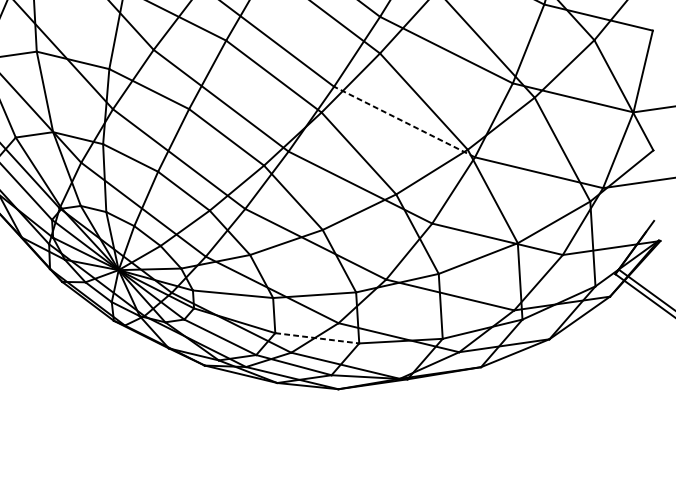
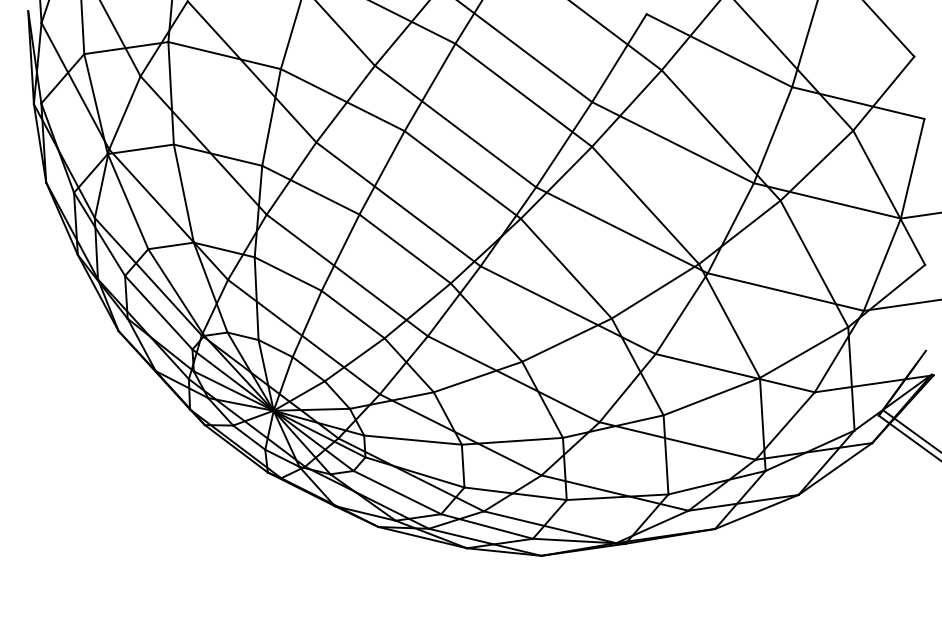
line: (404, 122) -> (621, 230), dashed -> solid
line: (317, 338) -> (515, 493), dashed -> solid

